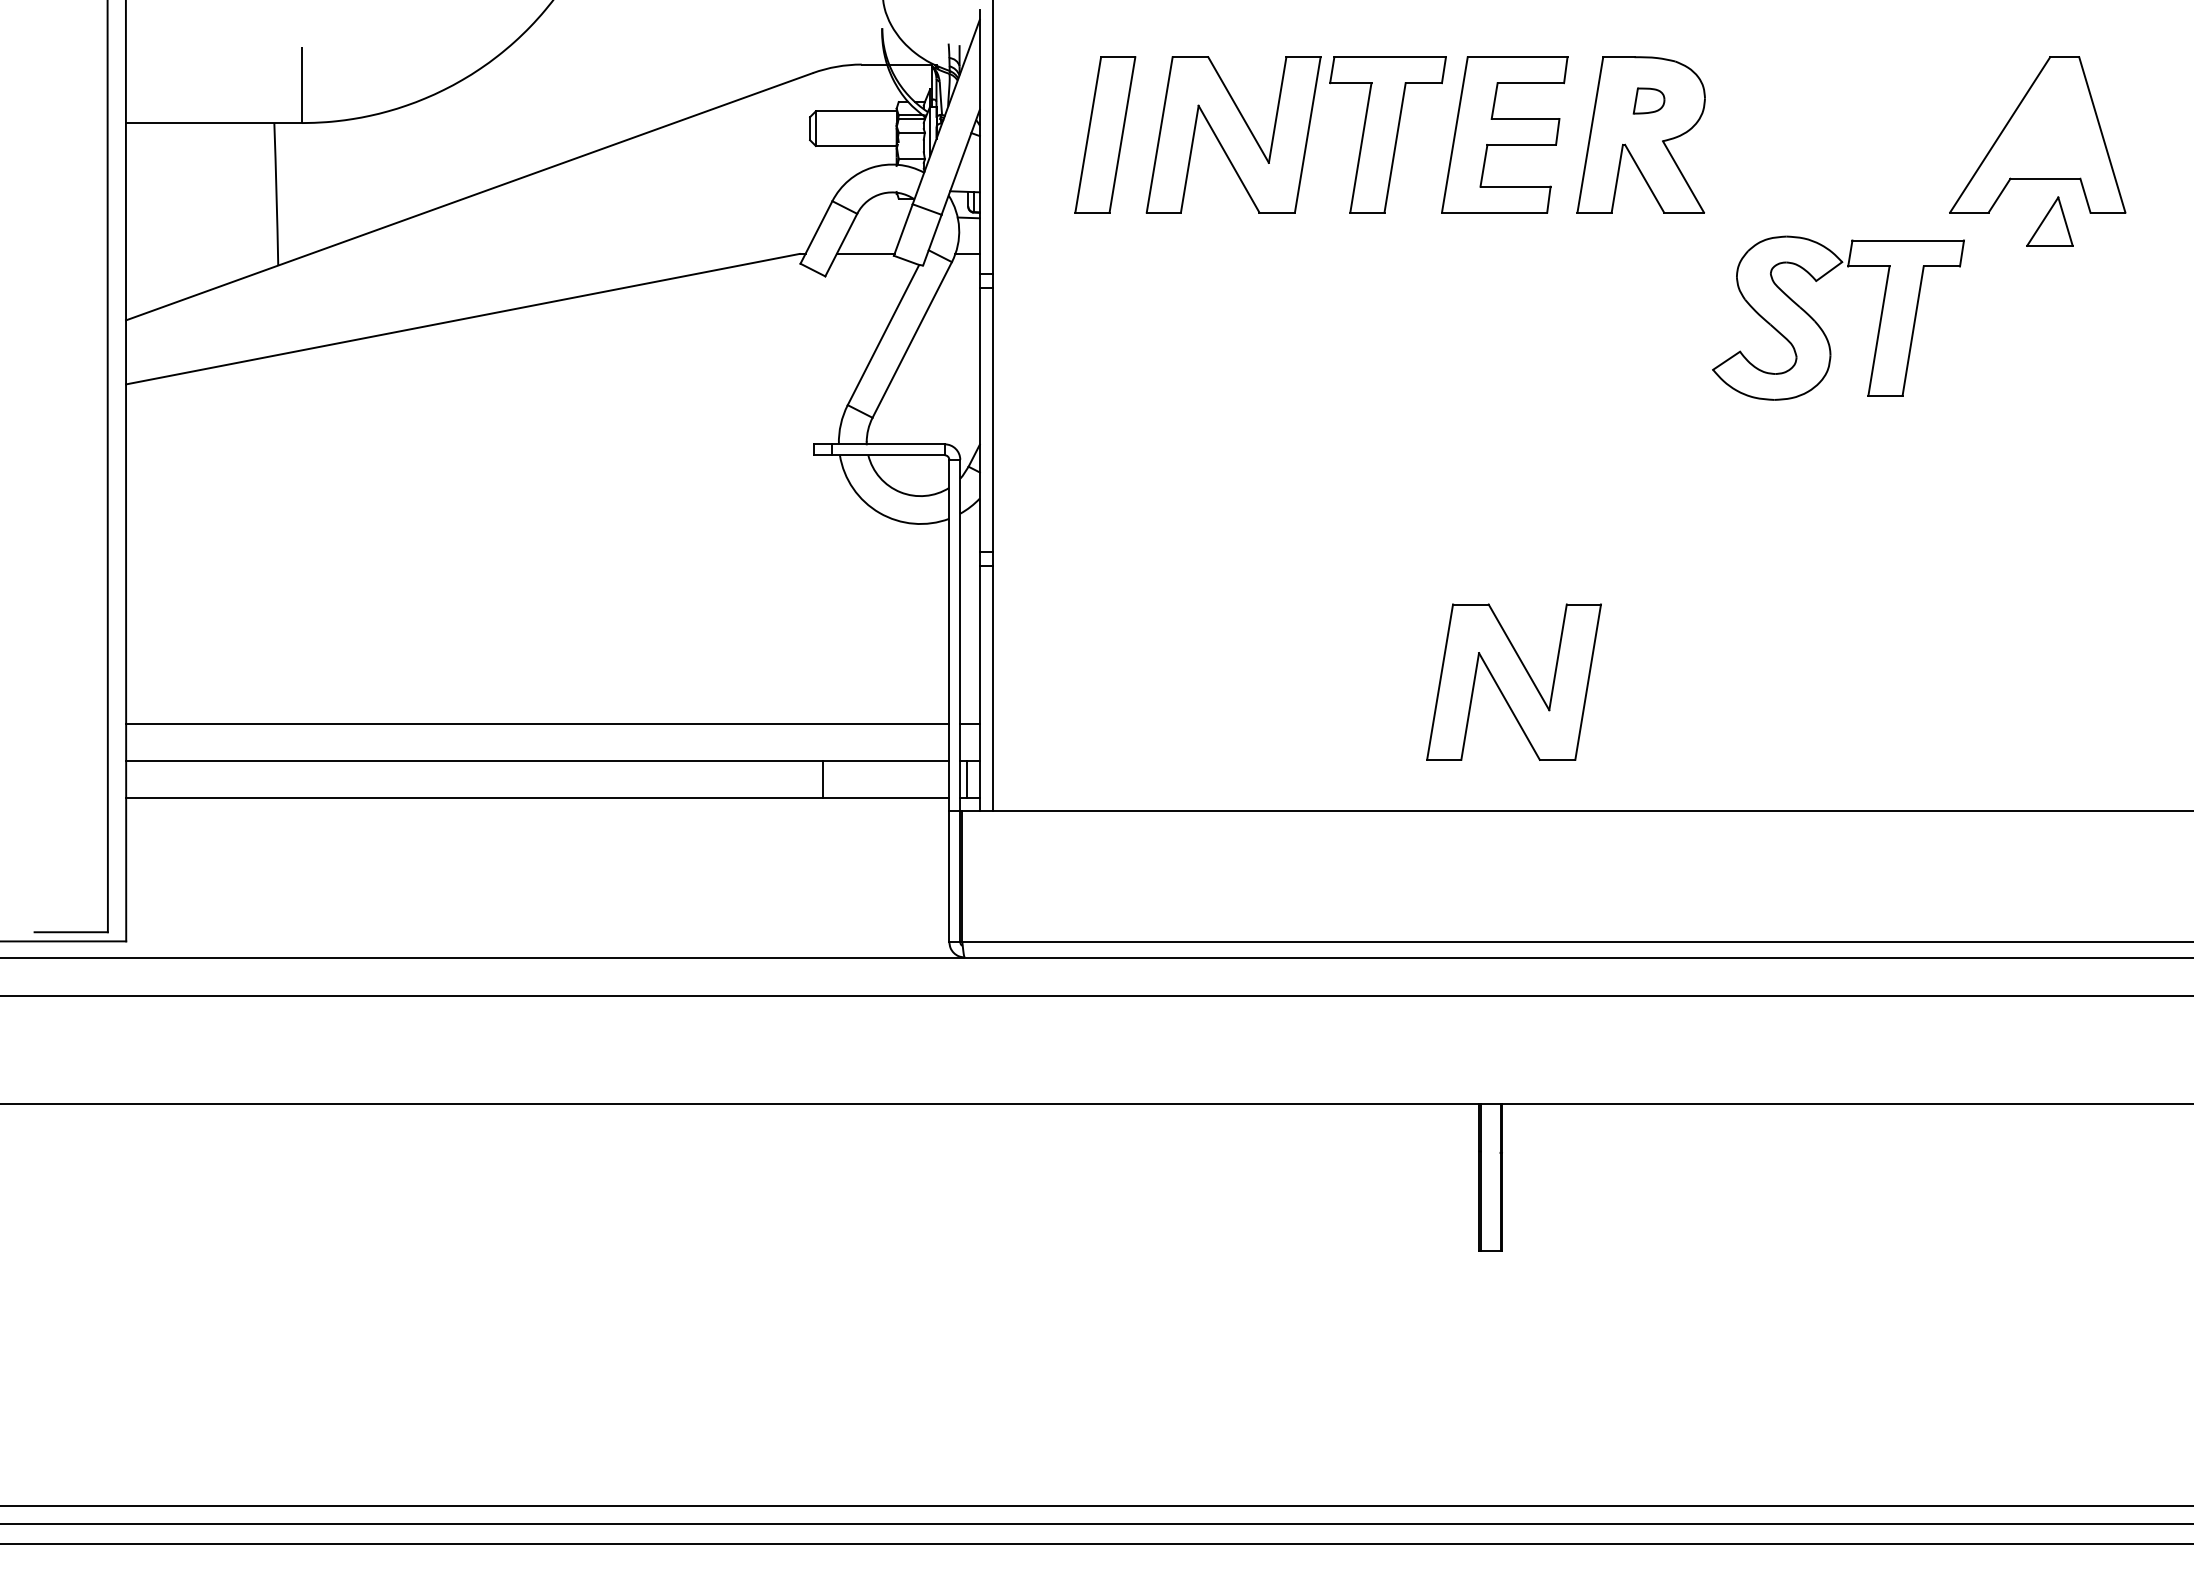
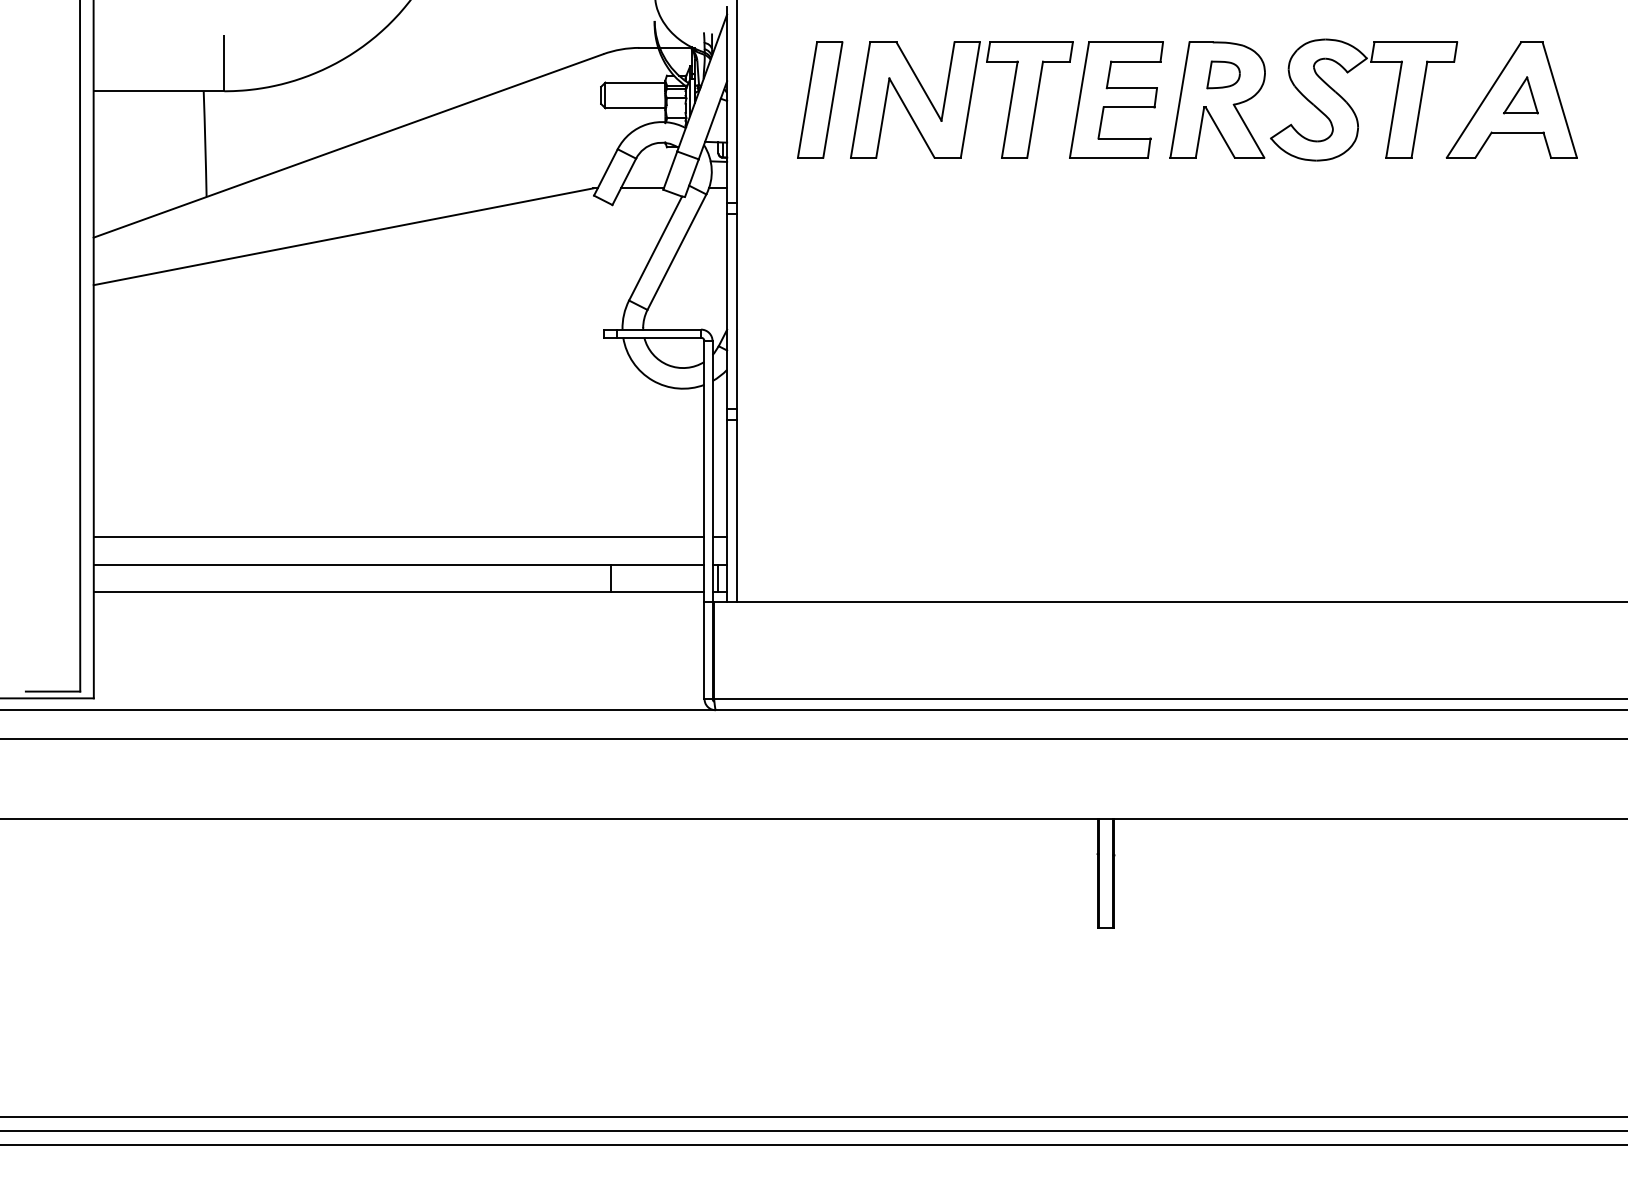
part: (1649, 100) -> (1223, 74), size x1.43
part: (2049, 221) -> (1520, 95), moved
part: (1821, 326) -> (1351, 106), moved
part: (1514, 681) -> (1123, 505), removed

